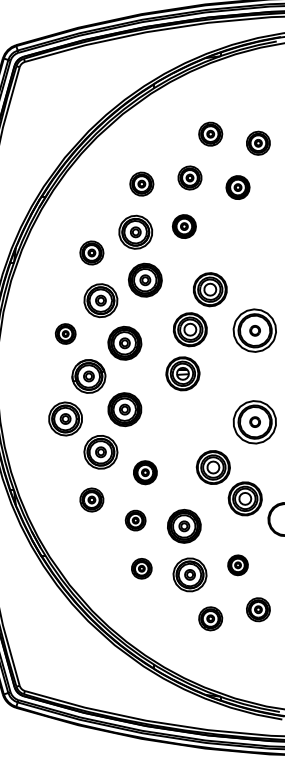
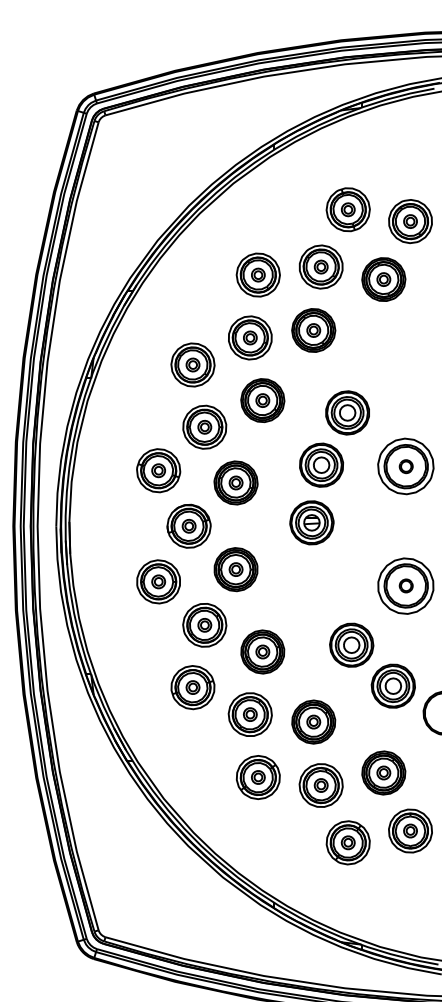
part: (210, 133) -> (347, 209), size x1.43
part: (258, 143) -> (410, 221), size x1.43
part: (189, 177) -> (320, 266), size x1.43
part: (141, 183) -> (257, 274), size x1.43
part: (237, 187) -> (383, 279), size x1.43
part: (184, 226) -> (313, 330), size x1.43
part: (91, 252) -> (192, 364), size x1.43
part: (65, 333) -> (158, 470), size x1.67
part: (145, 472) -> (262, 651), size x1.43
part: (91, 499) -> (192, 687), size x1.43
part: (135, 520) -> (249, 714), size x1.67
part: (237, 564) -> (383, 772), size x1.67
part: (141, 568) -> (257, 777), size x1.67
part: (258, 609) -> (410, 830), size x1.43
part: (210, 618) -> (347, 842), size x1.43

